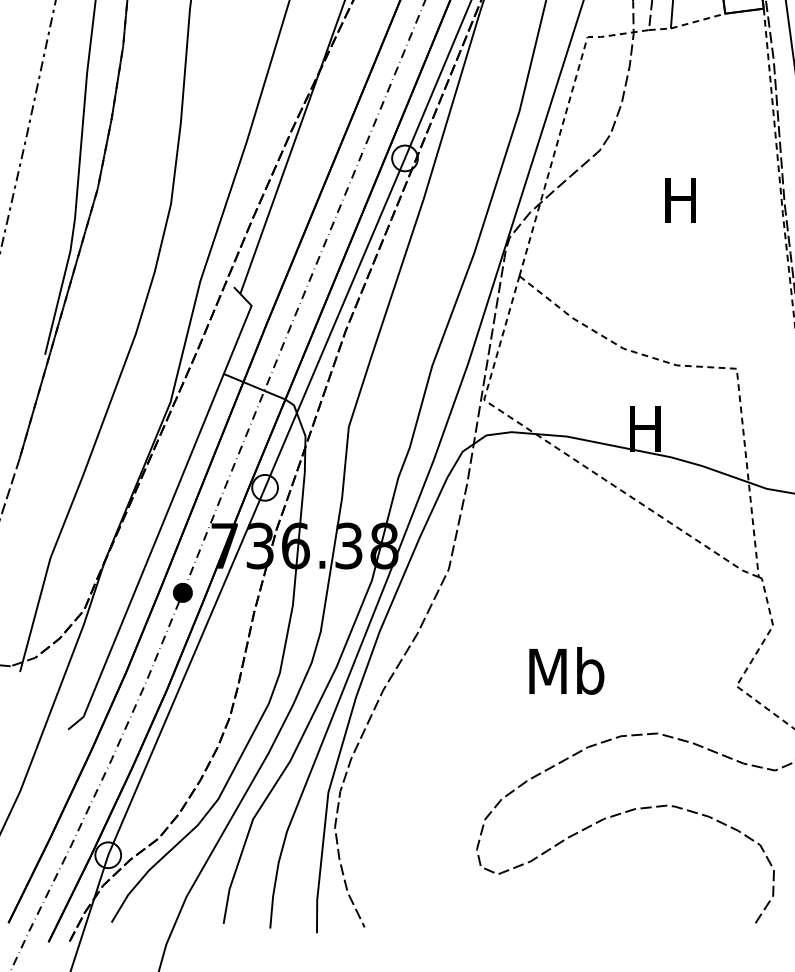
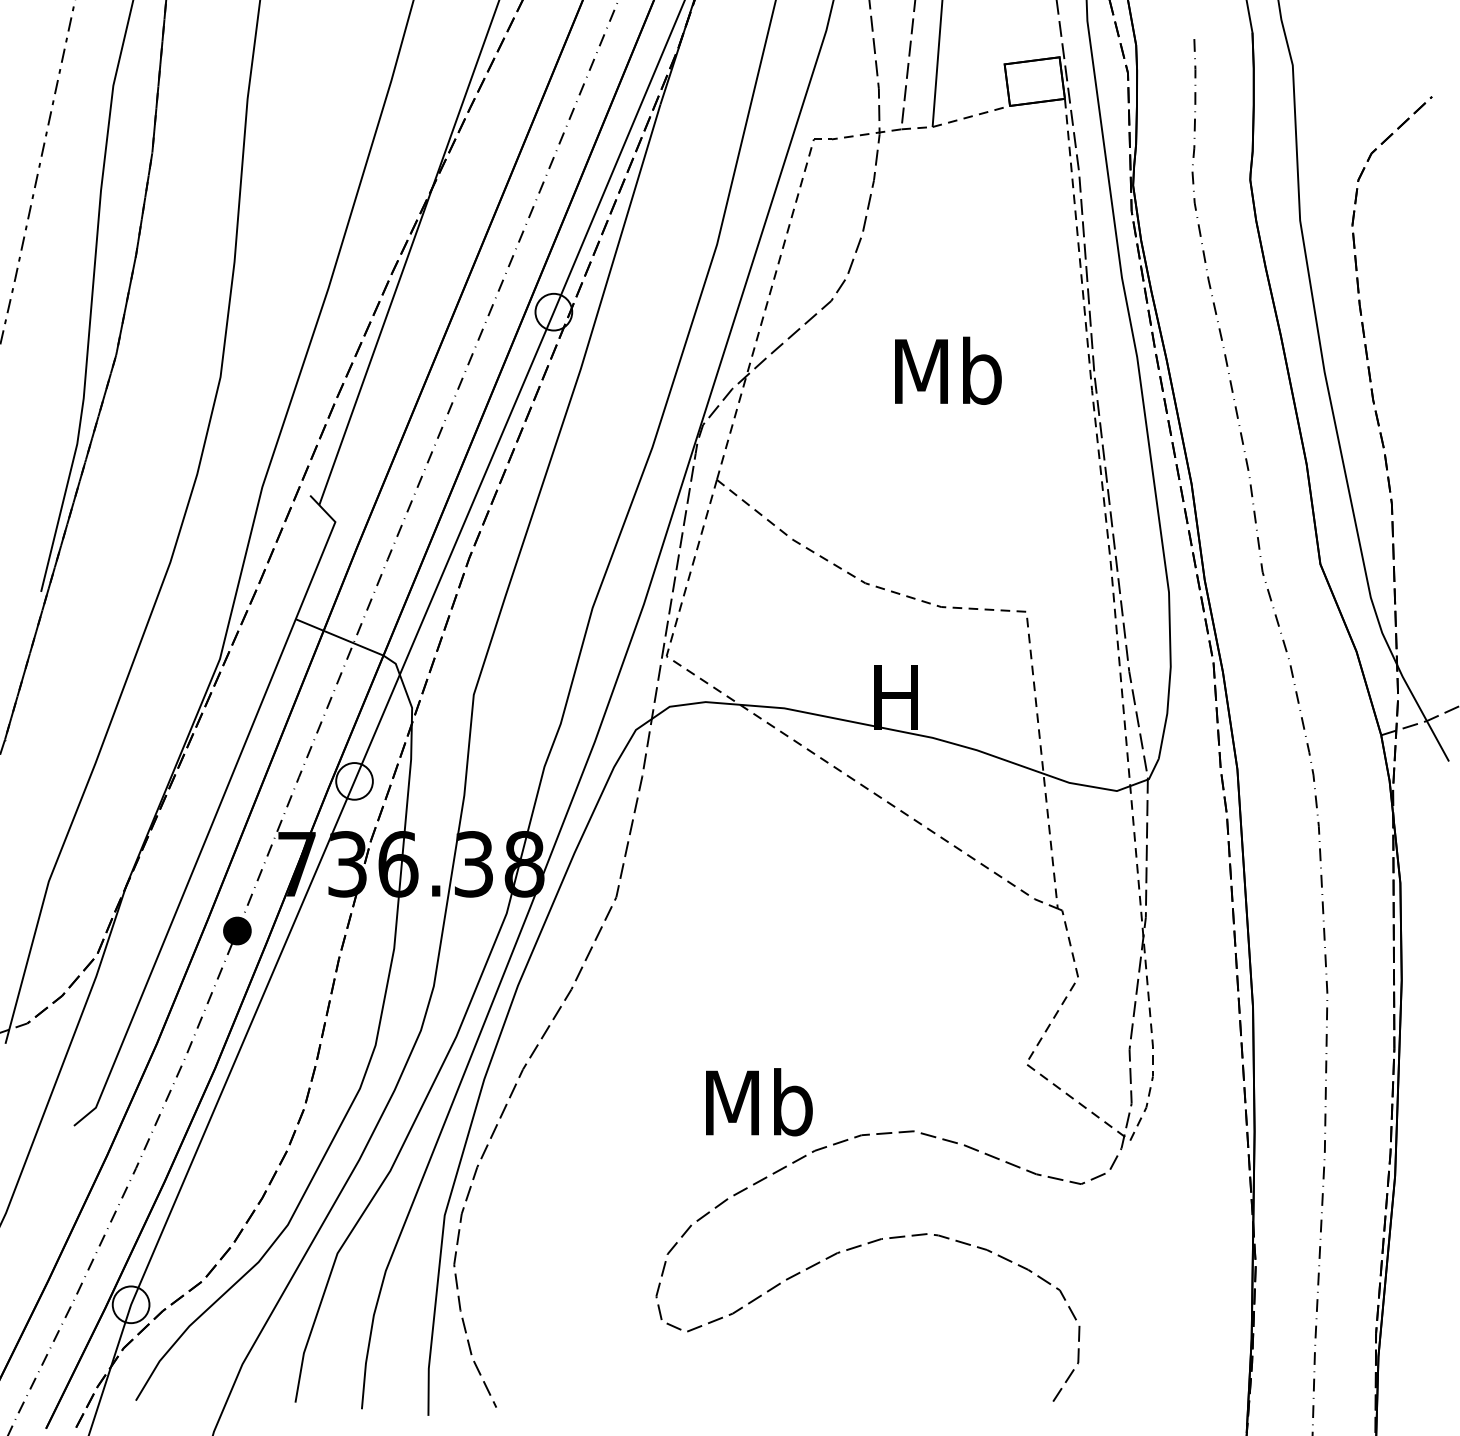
text: (682, 199) -> (948, 370), H -> Mb
text: (566, 671) -> (759, 1102), moved

